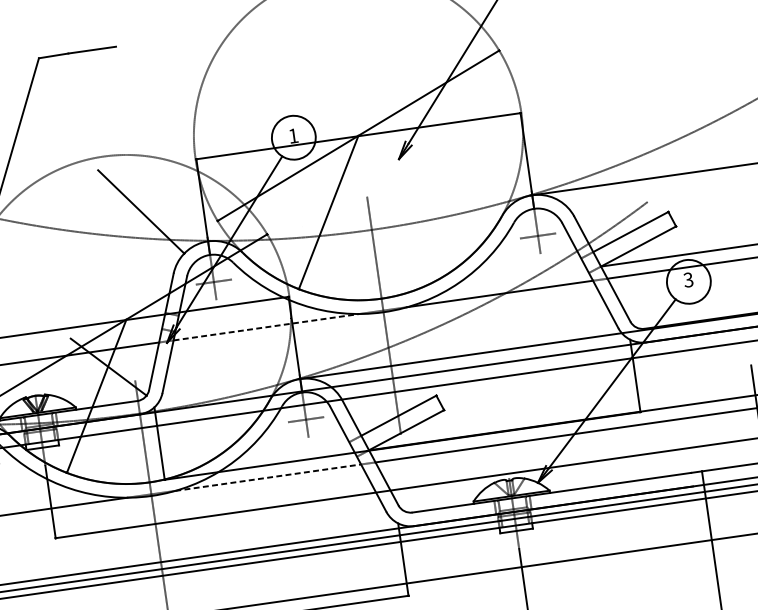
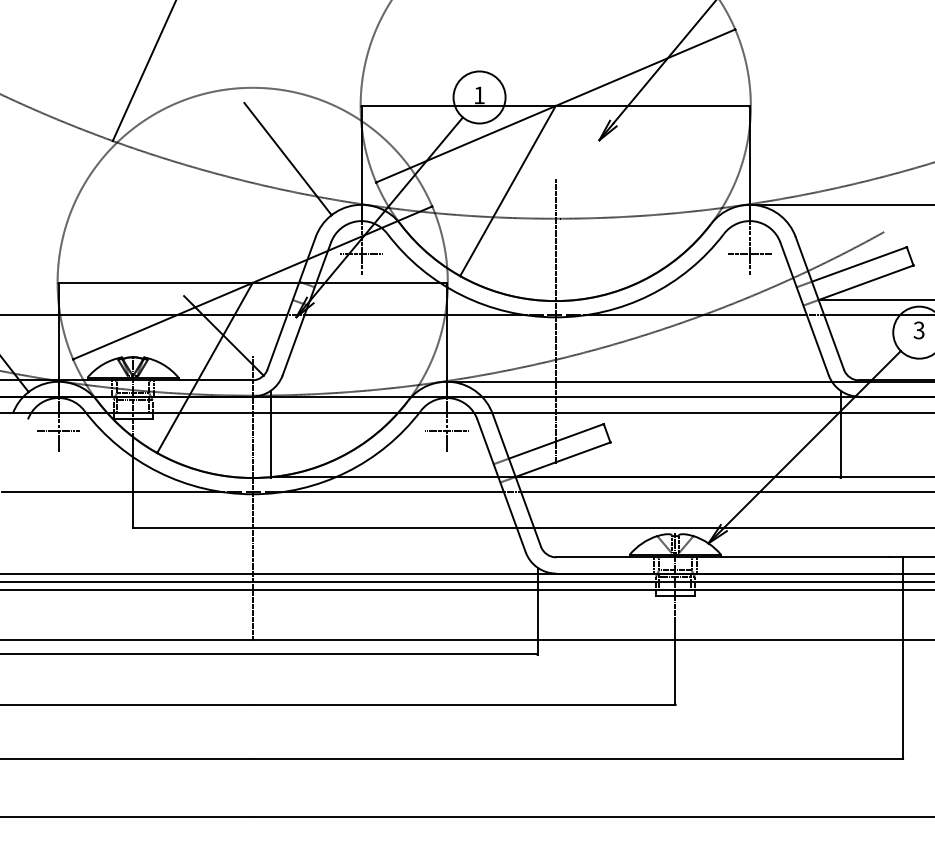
line: (267, 327) -> (416, 315), dashed -> solid
line: (268, 477) -> (393, 492), dashed -> solid

